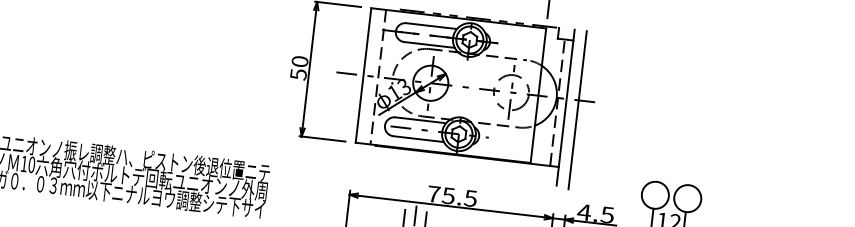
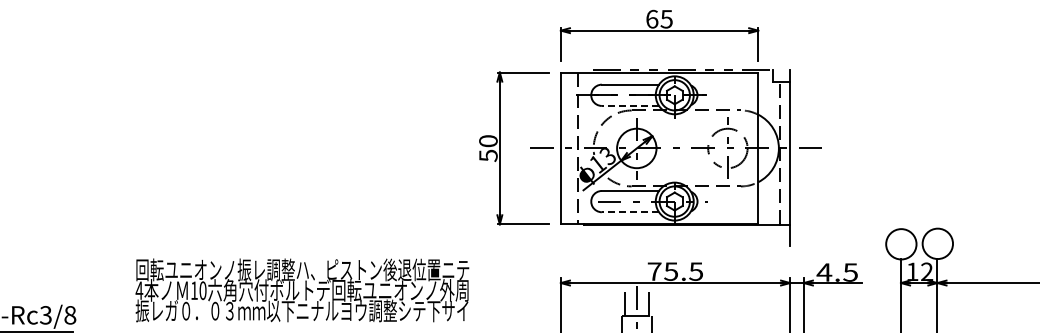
line: (429, 44) -> (630, 105), solid -> dashed
line: (577, 110) -> (803, 159), removed
line: (418, 139) -> (630, 212), solid -> dashed

